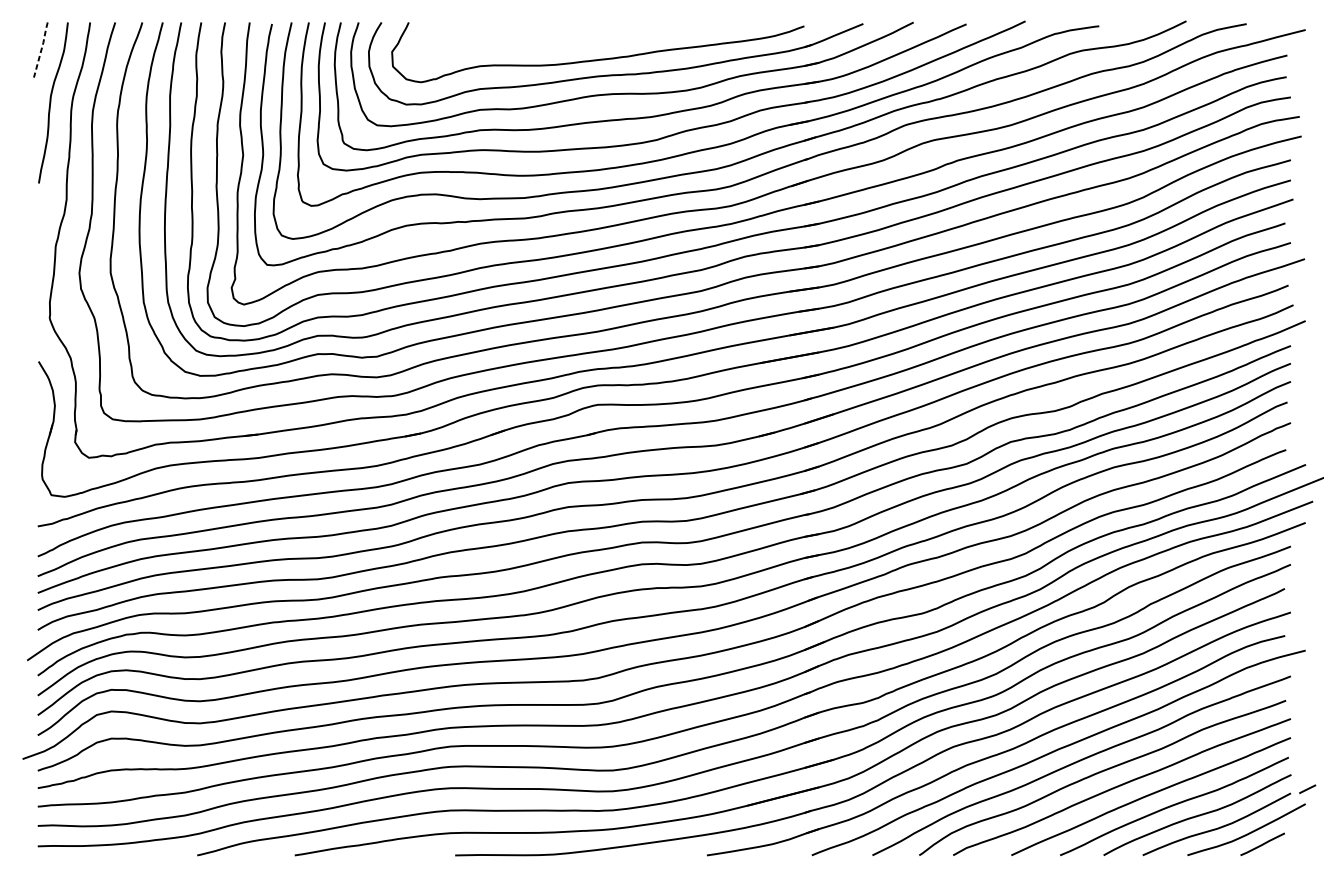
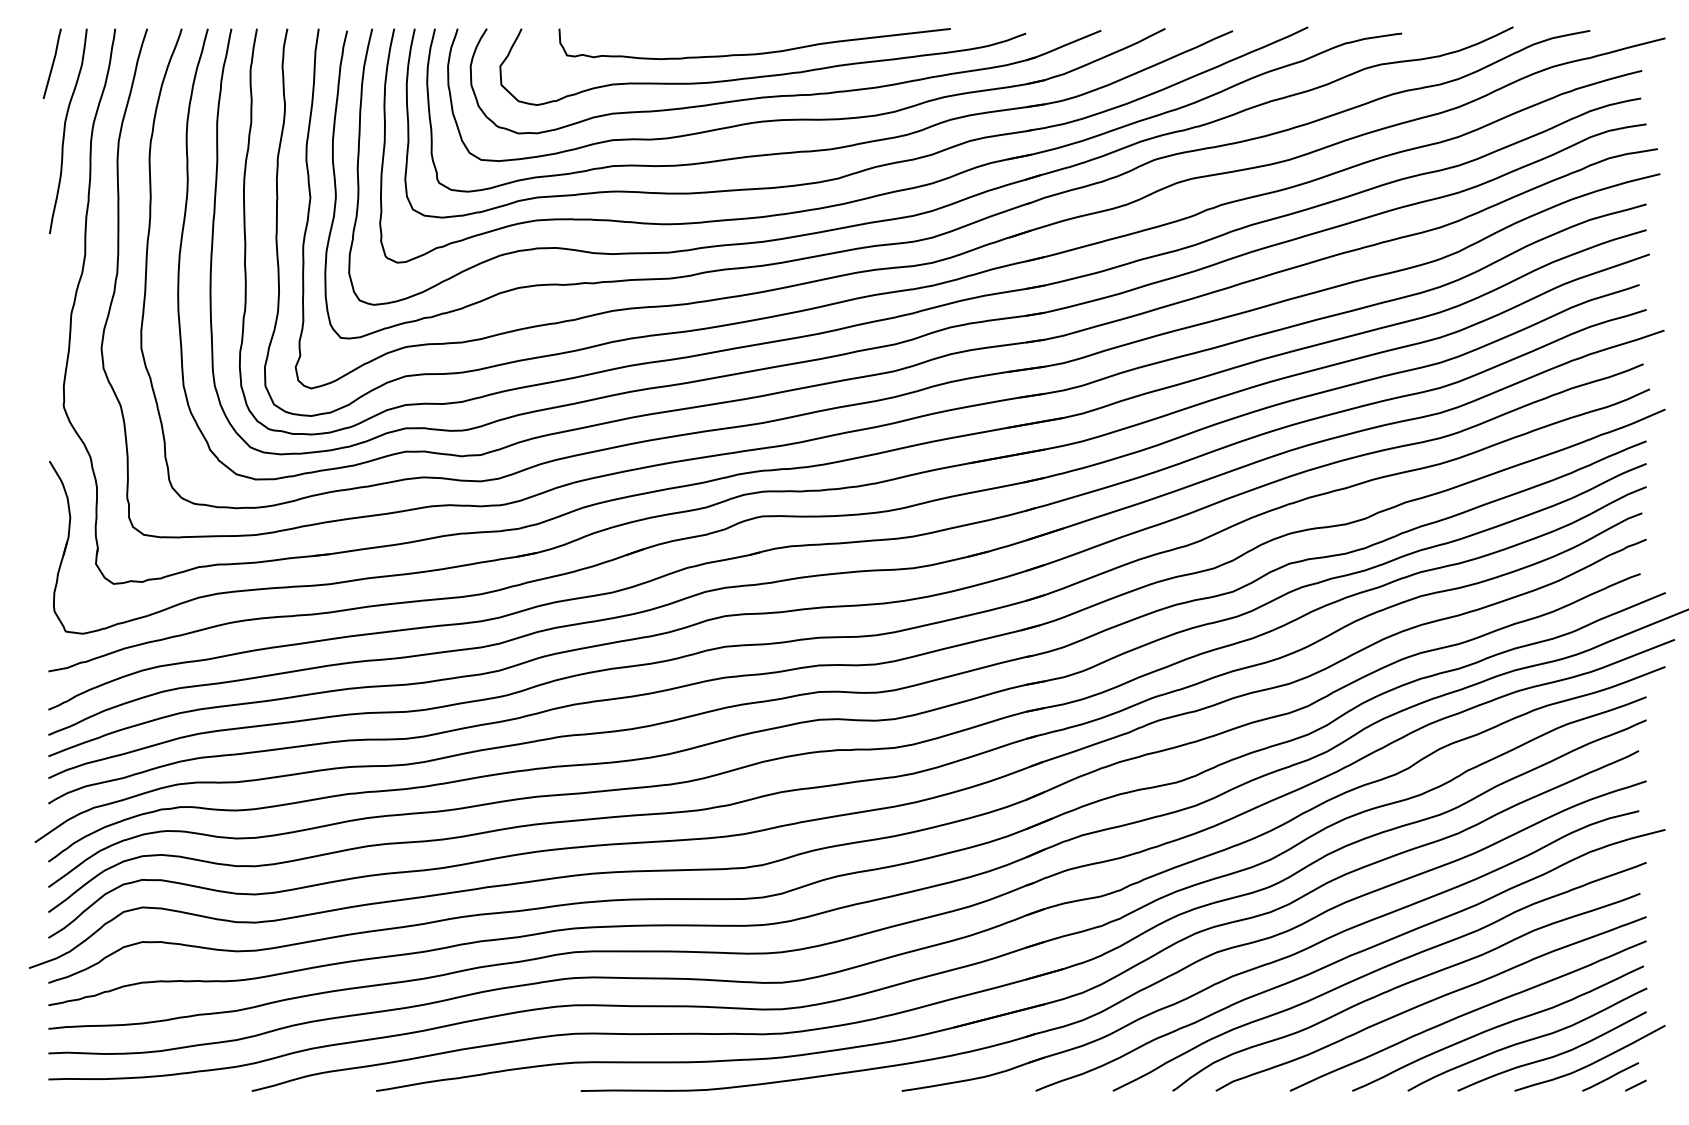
curve: (591, 41) -> (754, 53), added
line: (41, 48) -> (53, 62), dashed -> solid
line: (1307, 789) -> (1635, 1085), moved

